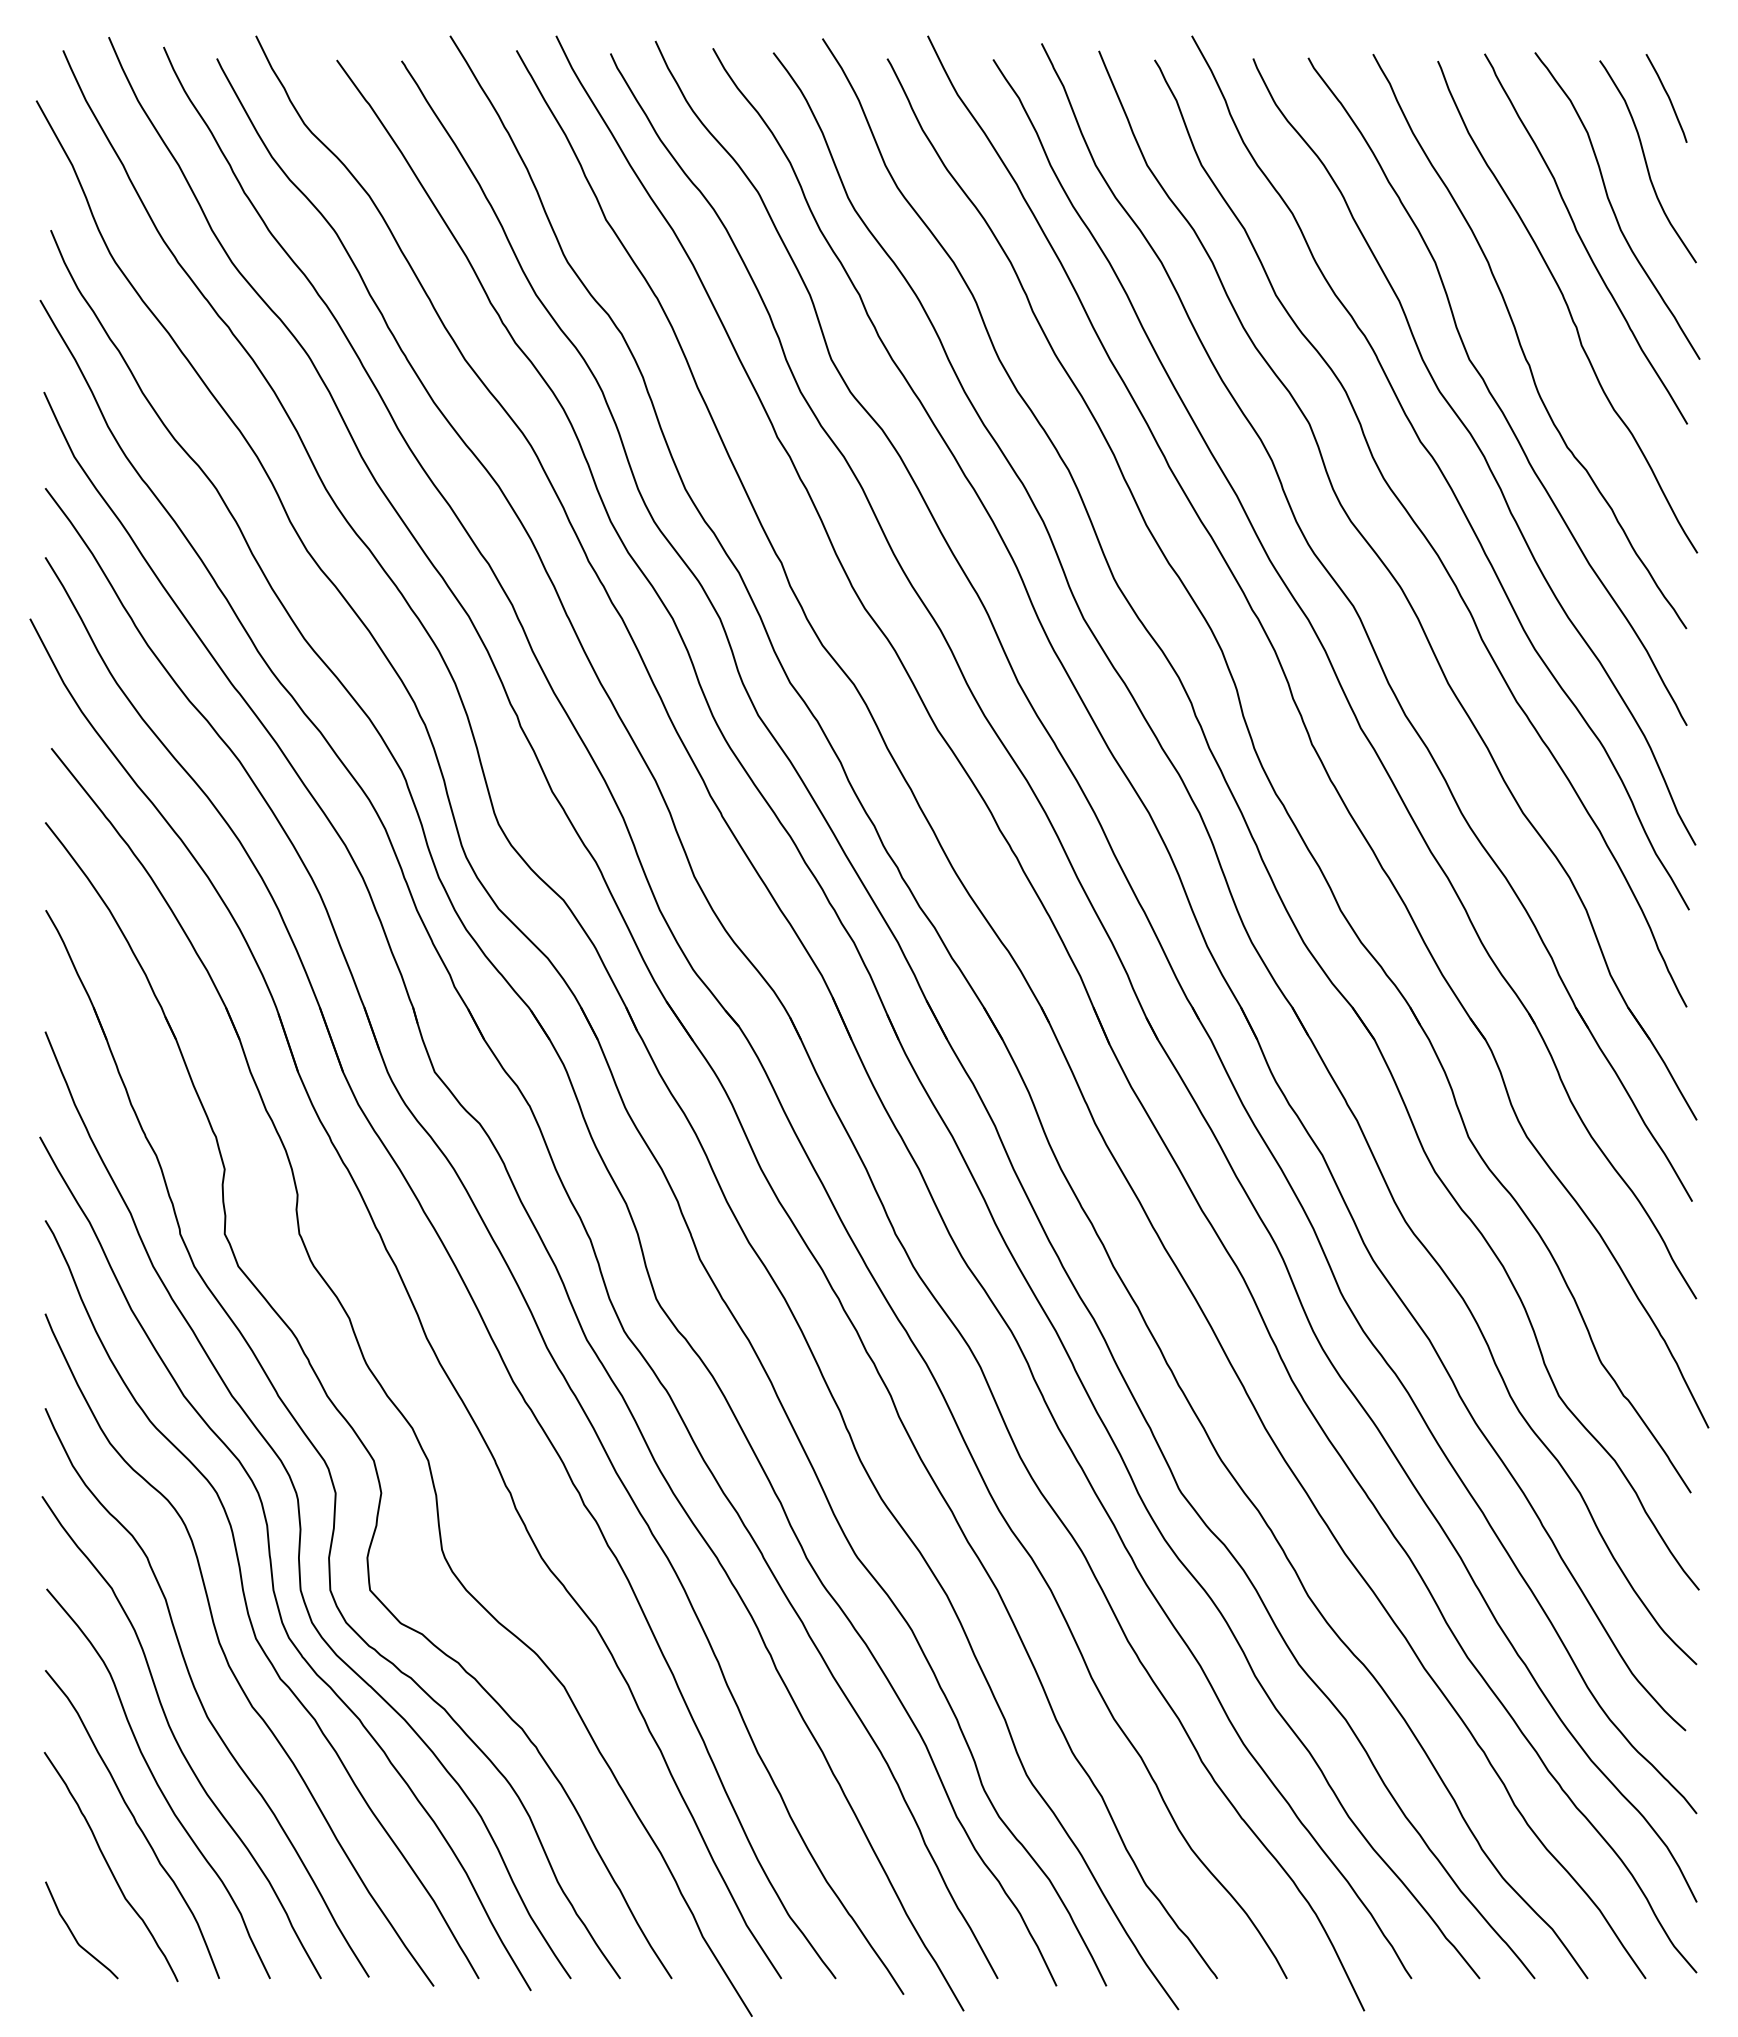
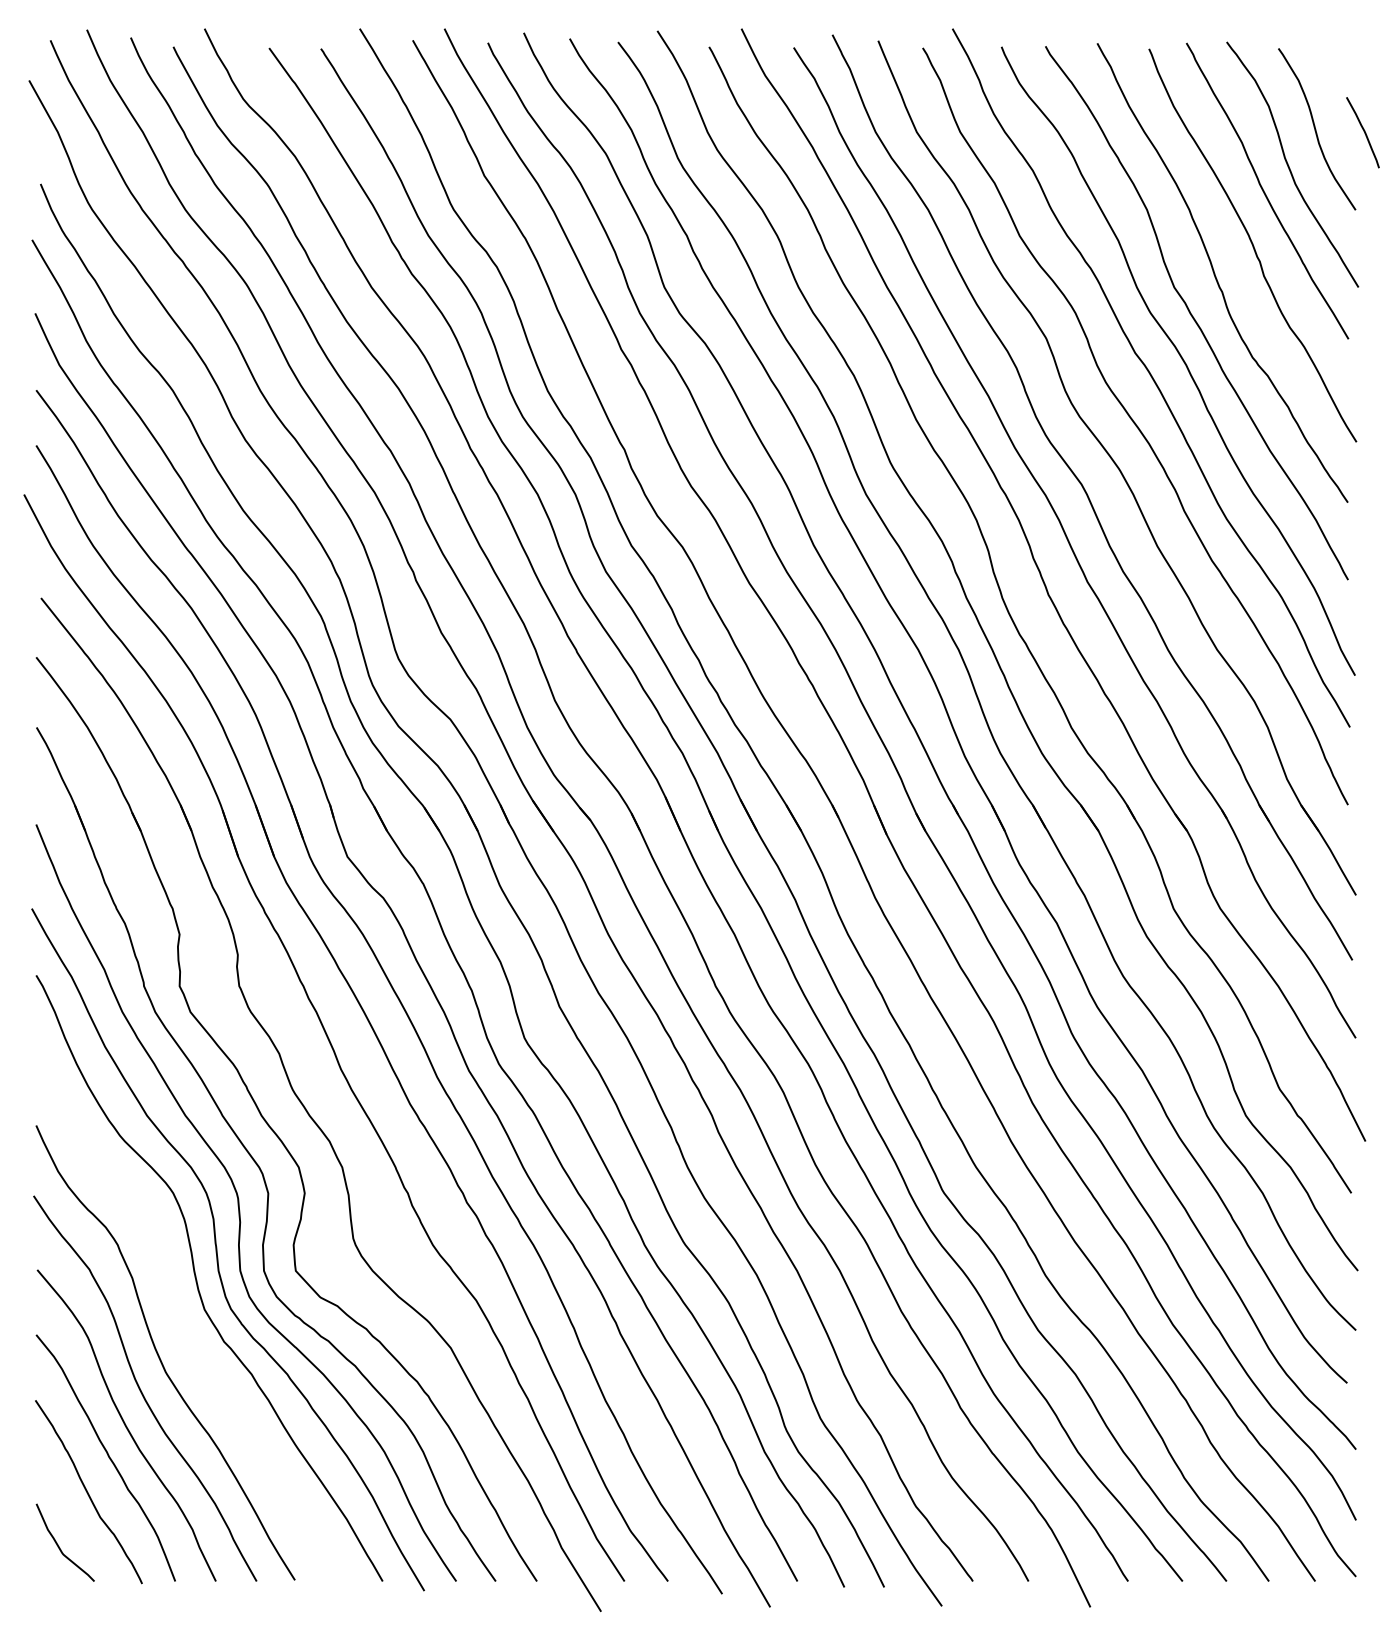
curve: (1667, 96) -> (1363, 131), moved
curve: (225, 1653) -> (180, 1321), removed

